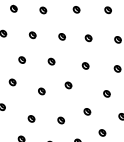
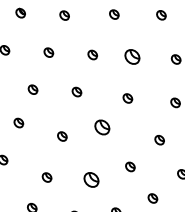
part: (88, 38) -> (132, 57), size x1.6
part: (68, 85) -> (102, 127), size x1.6
part: (60, 120) -> (90, 179), size x1.6

